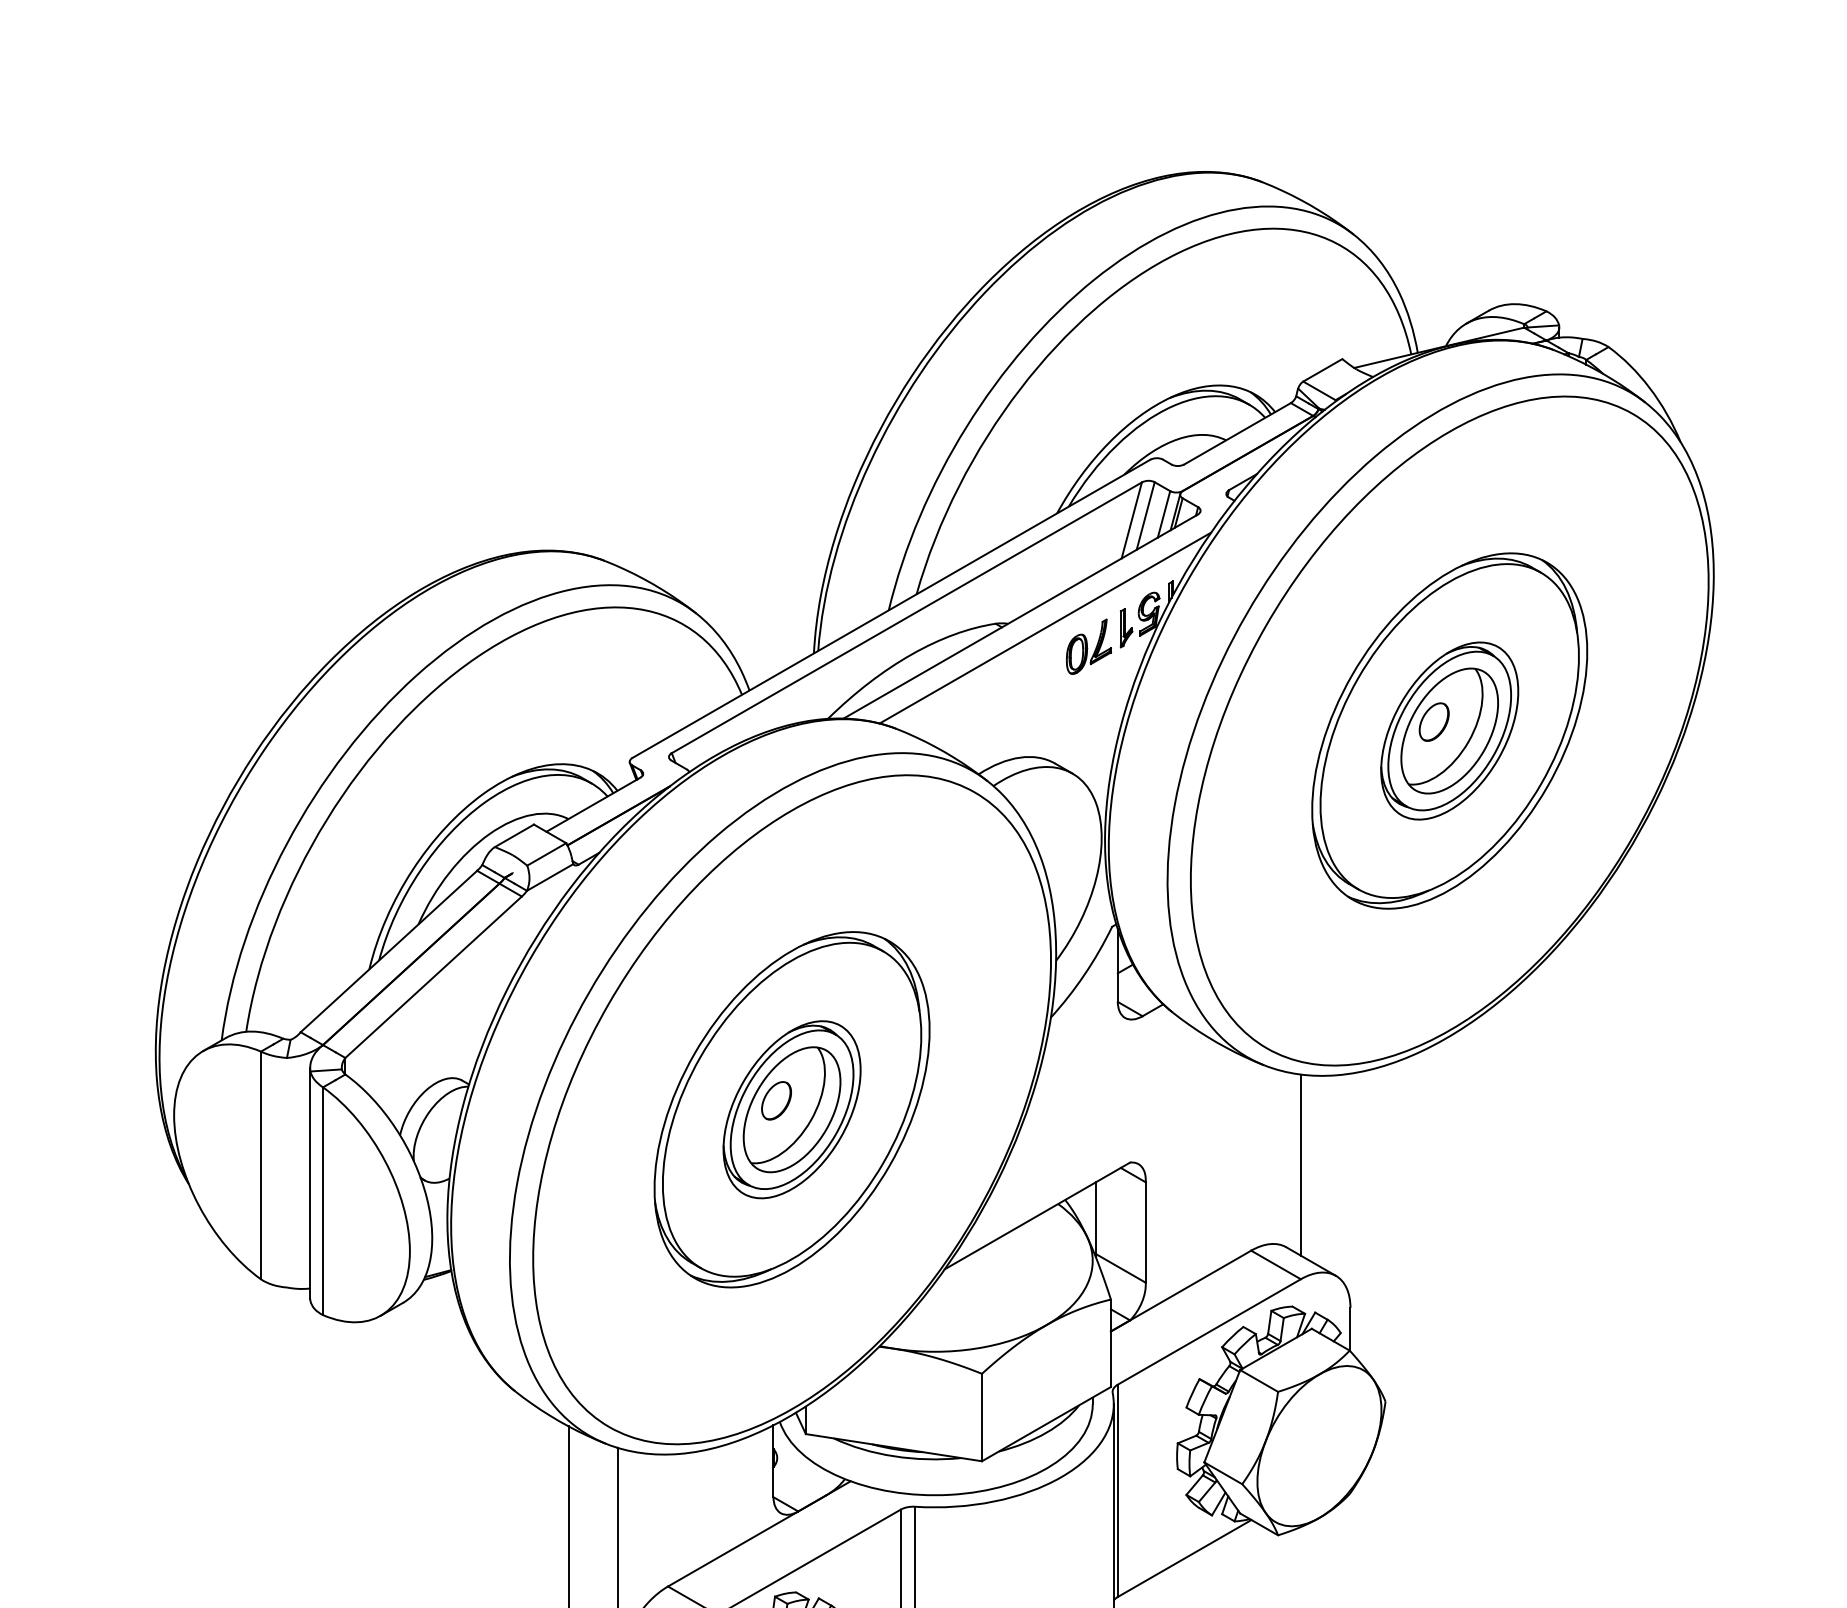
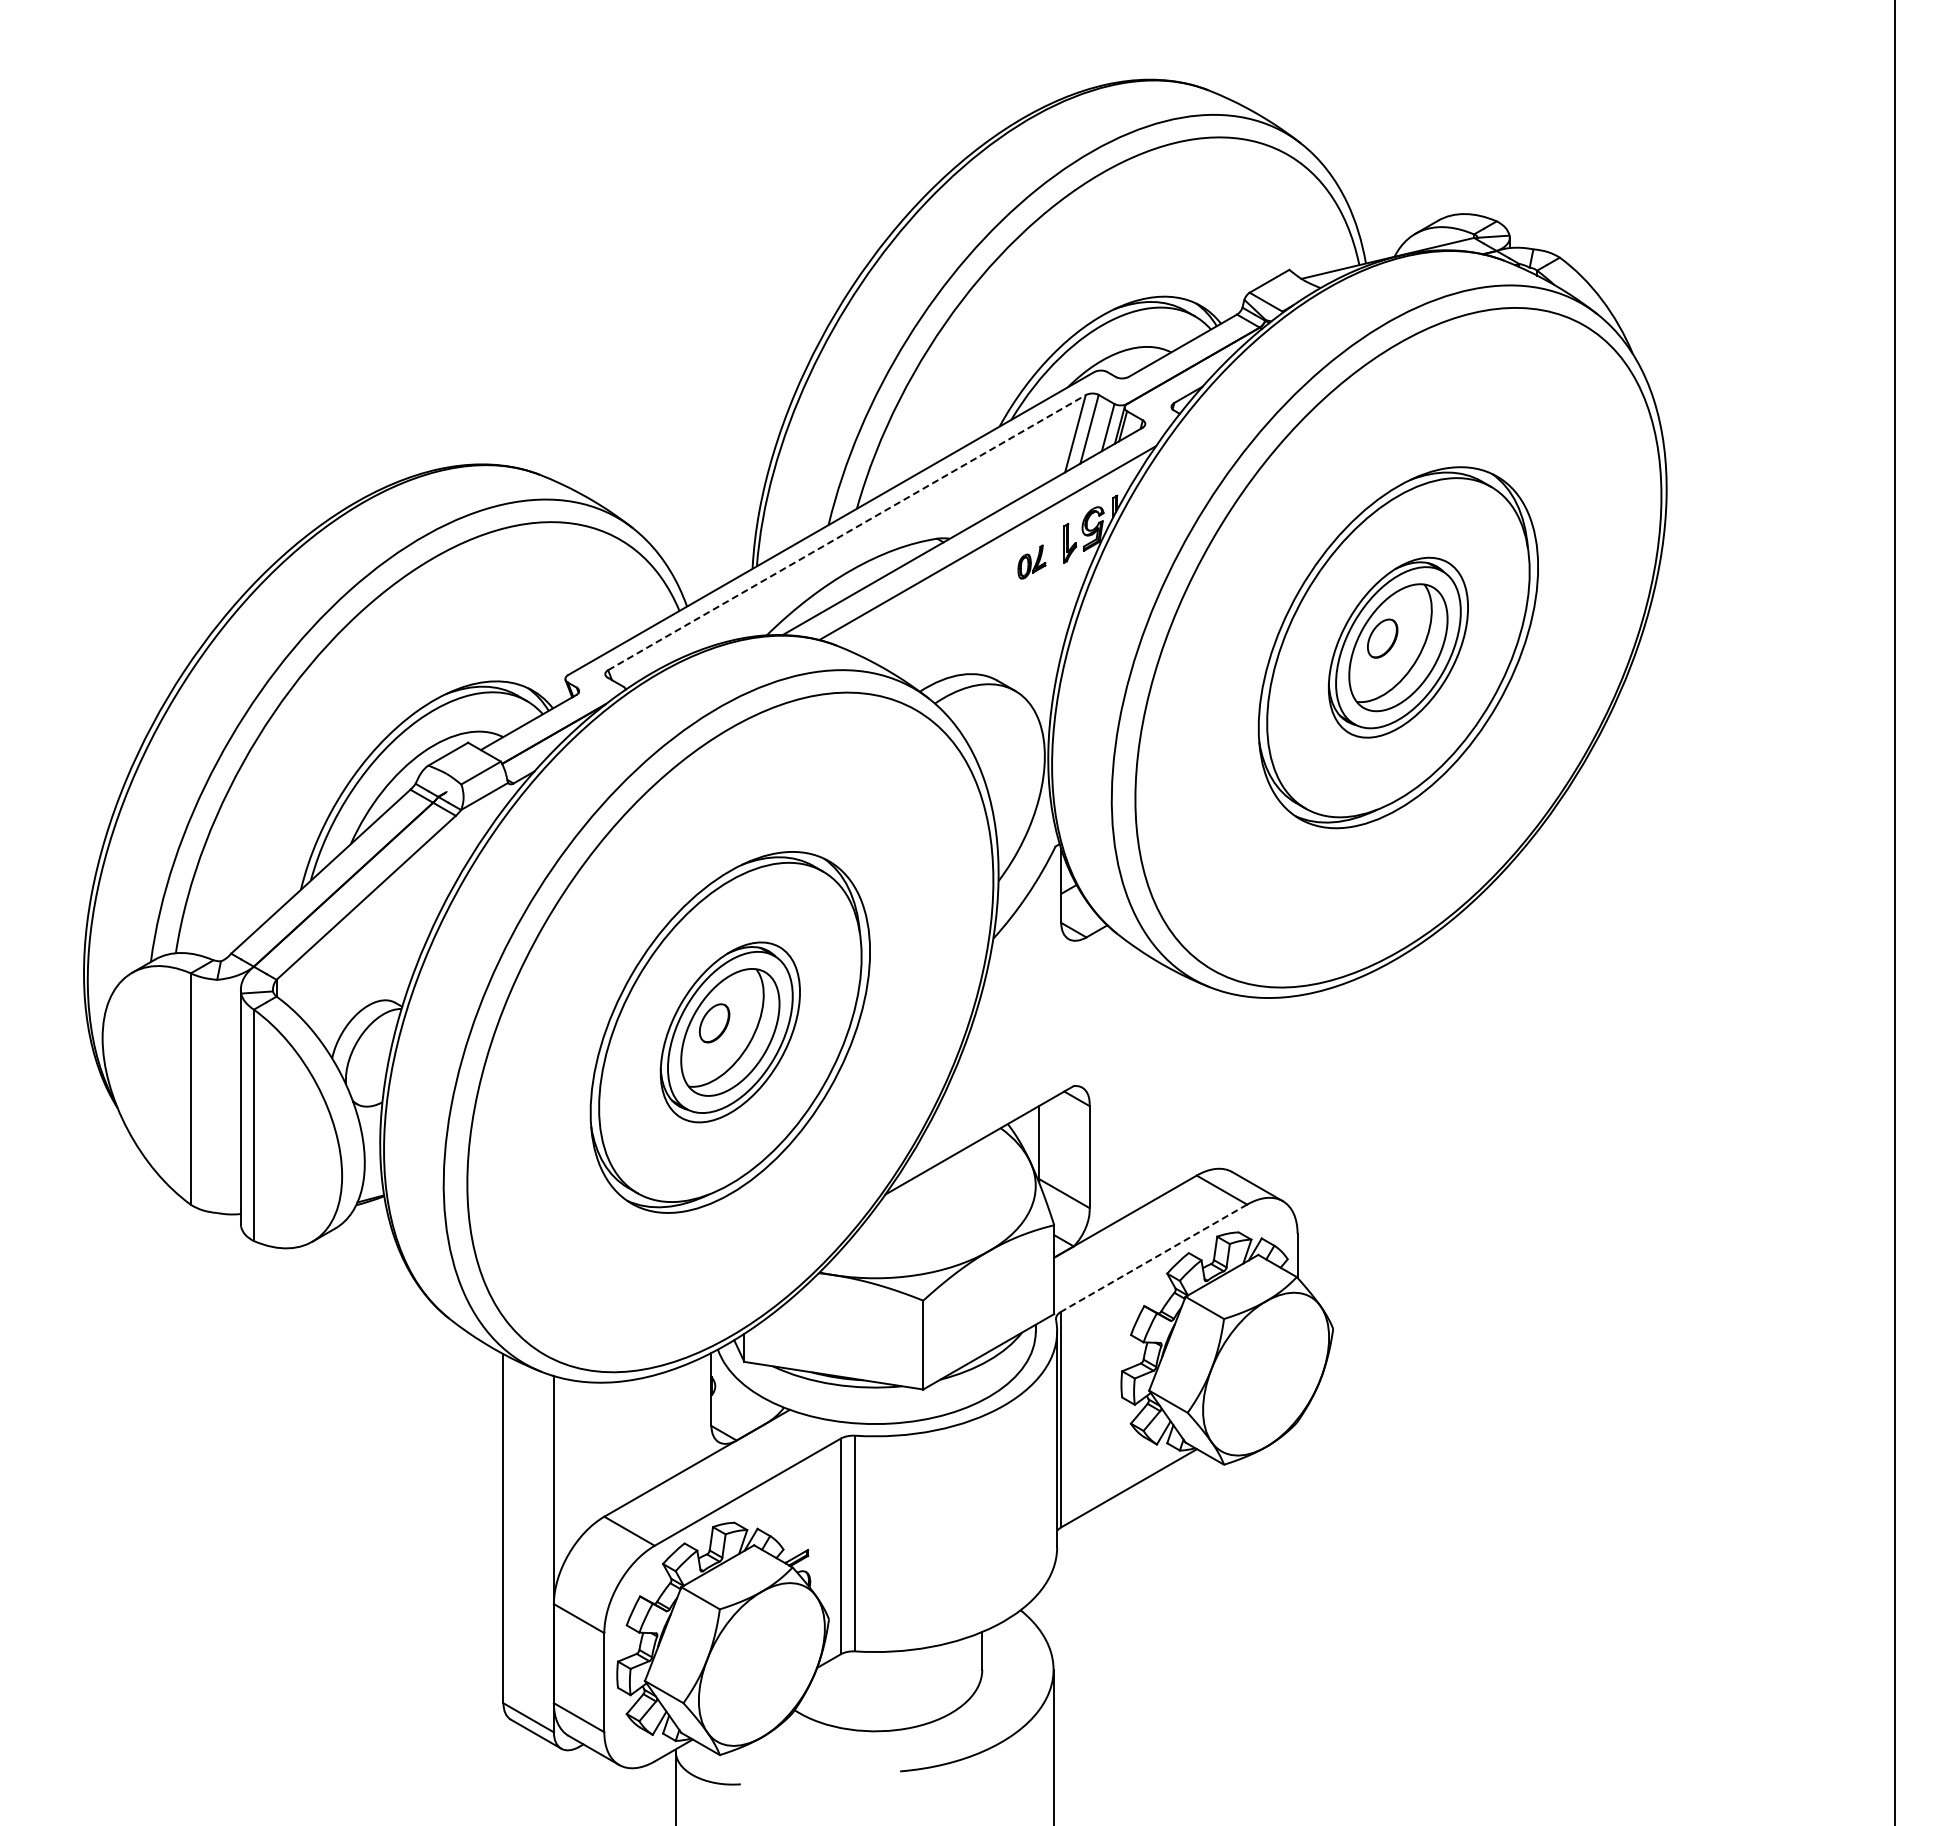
line: (906, 617) -> (846, 532), solid -> dashed
part: (1088, 646) -> (1031, 561), size x0.6
line: (1301, 1164) -> (1247, 1088), removed
line: (1208, 1332) -> (1153, 1258), solid -> dashed

